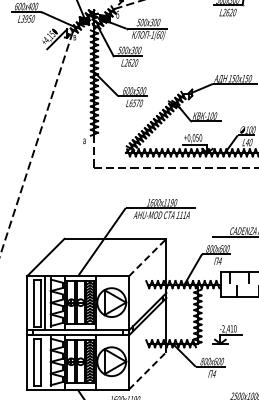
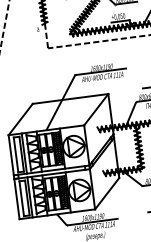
line: (148, 257) -> (96, 109), dashed -> solid
line: (44, 362) -> (29, 197), added
line: (148, 370) -> (107, 193), dashed -> solid

